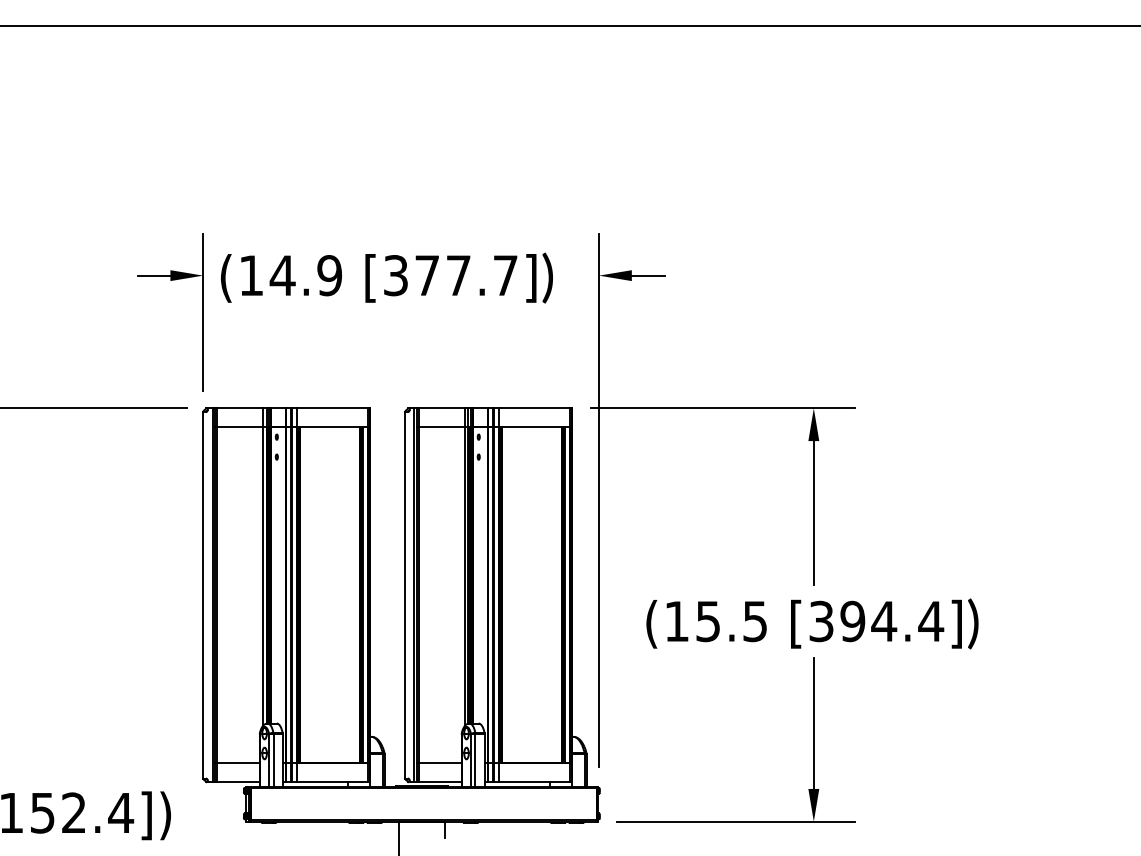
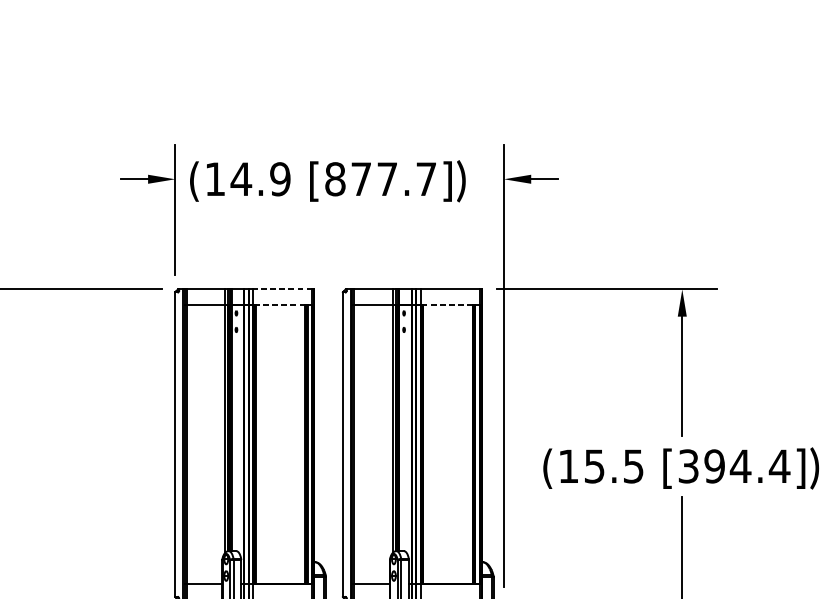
text: (395, 275) -> (334, 179), [377.7] -> [877.7]
line: (332, 408) -> (282, 289), solid -> dashed
line: (329, 426) -> (280, 304), solid -> dashed
line: (531, 426) -> (447, 304), solid -> dashed

